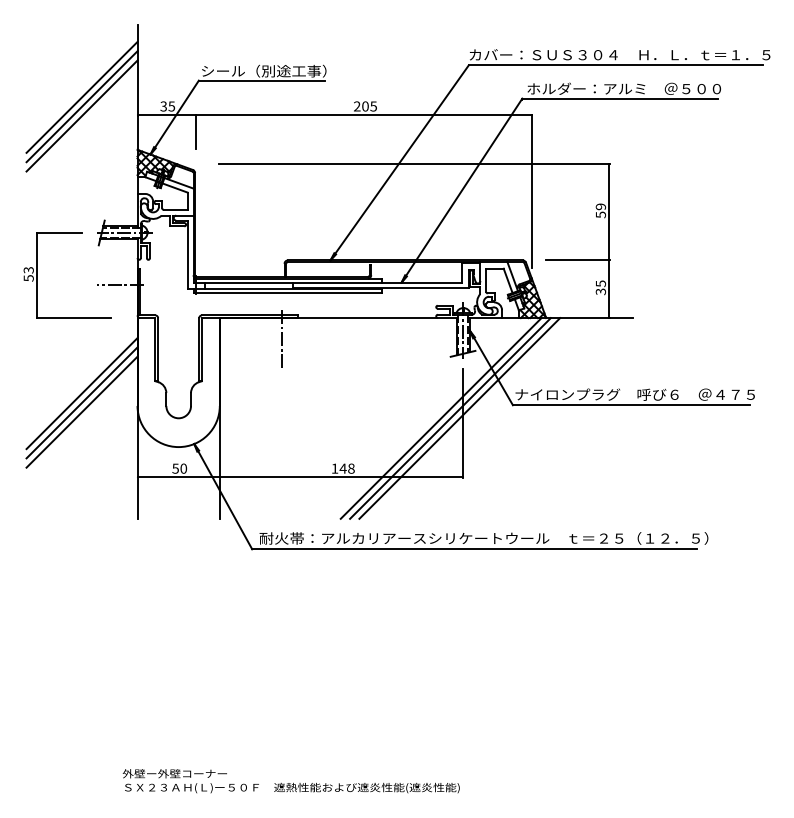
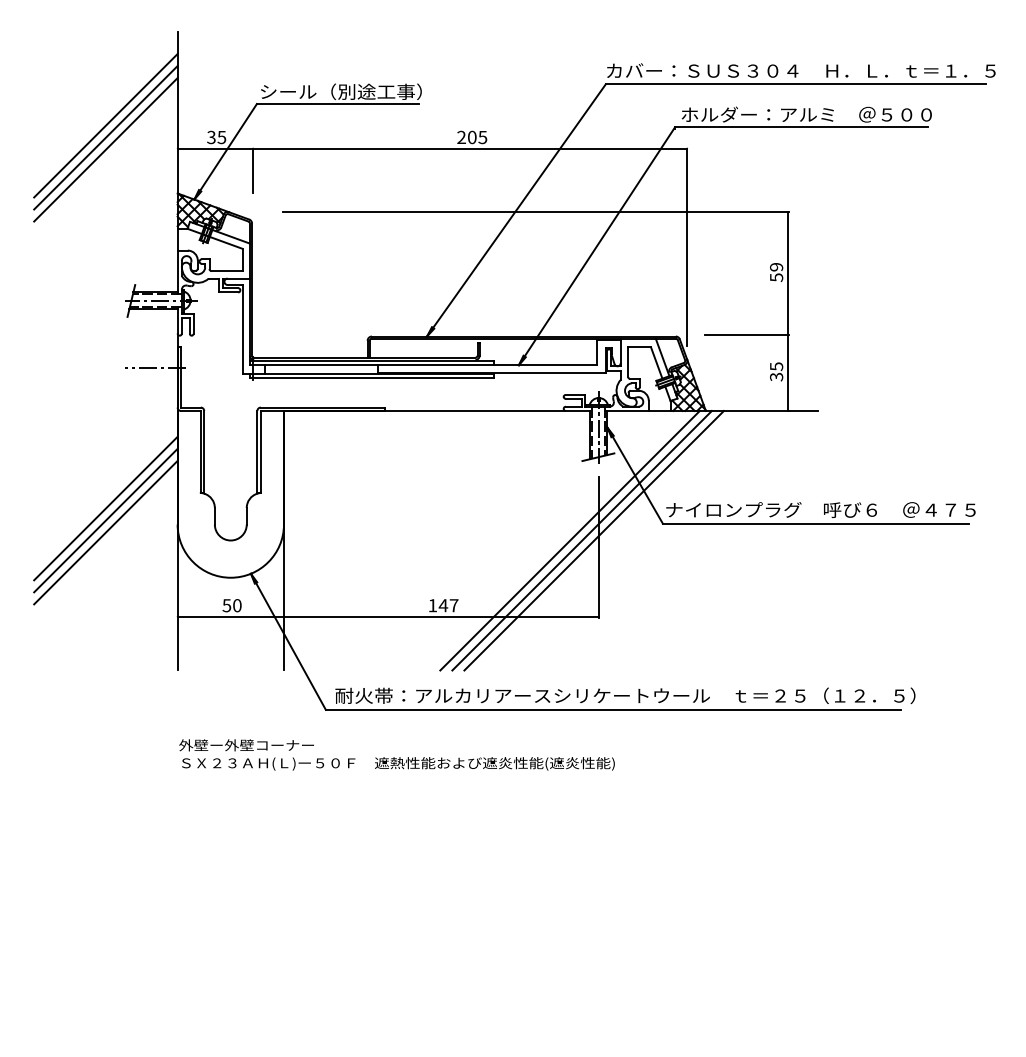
part: (37, 275) -> (48, 355), removed
line: (281, 339) -> (363, 438), removed
text: (351, 468) -> (454, 605), 148 -> 147
text: (290, 781) -> (396, 755), moved

